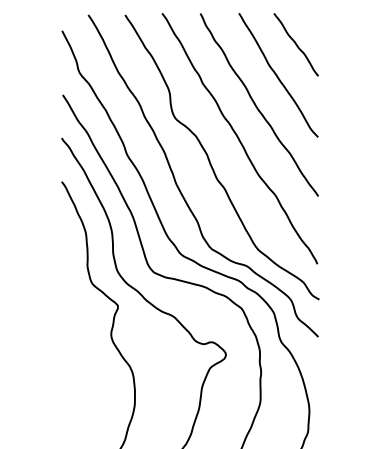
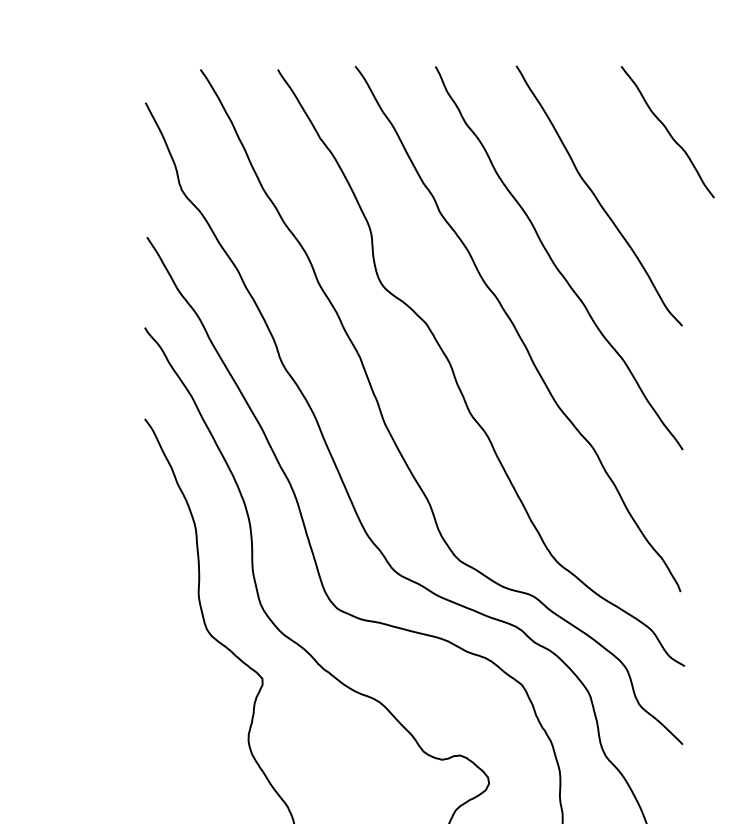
curve: (295, 44) -> (666, 131), moved

